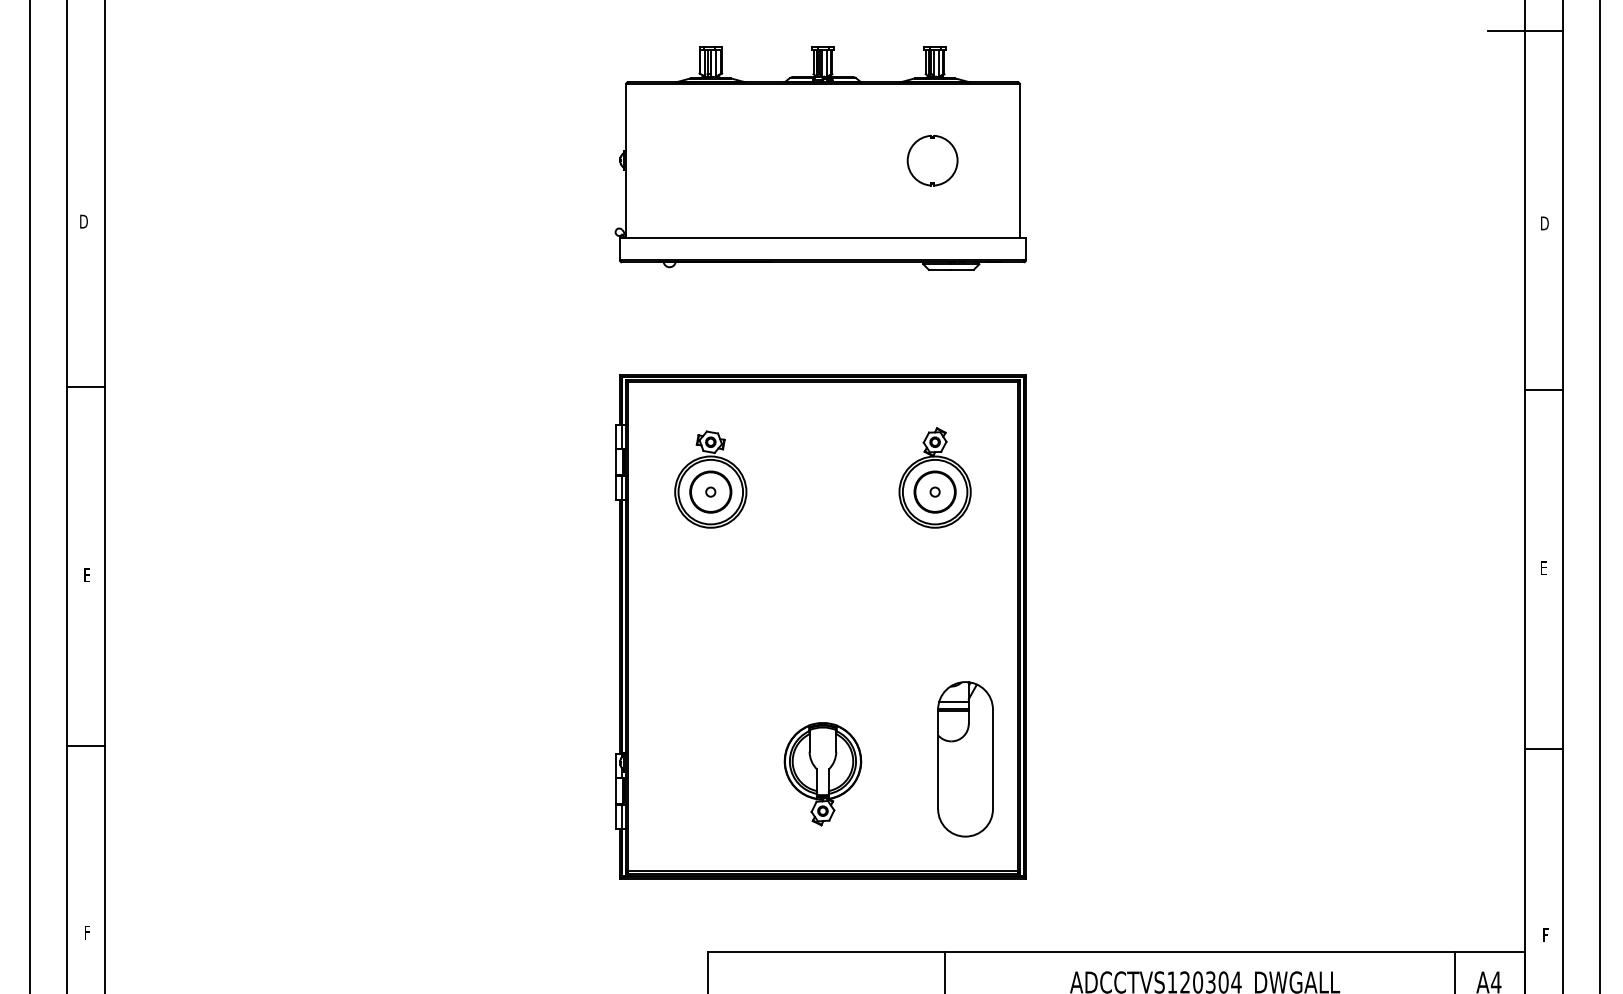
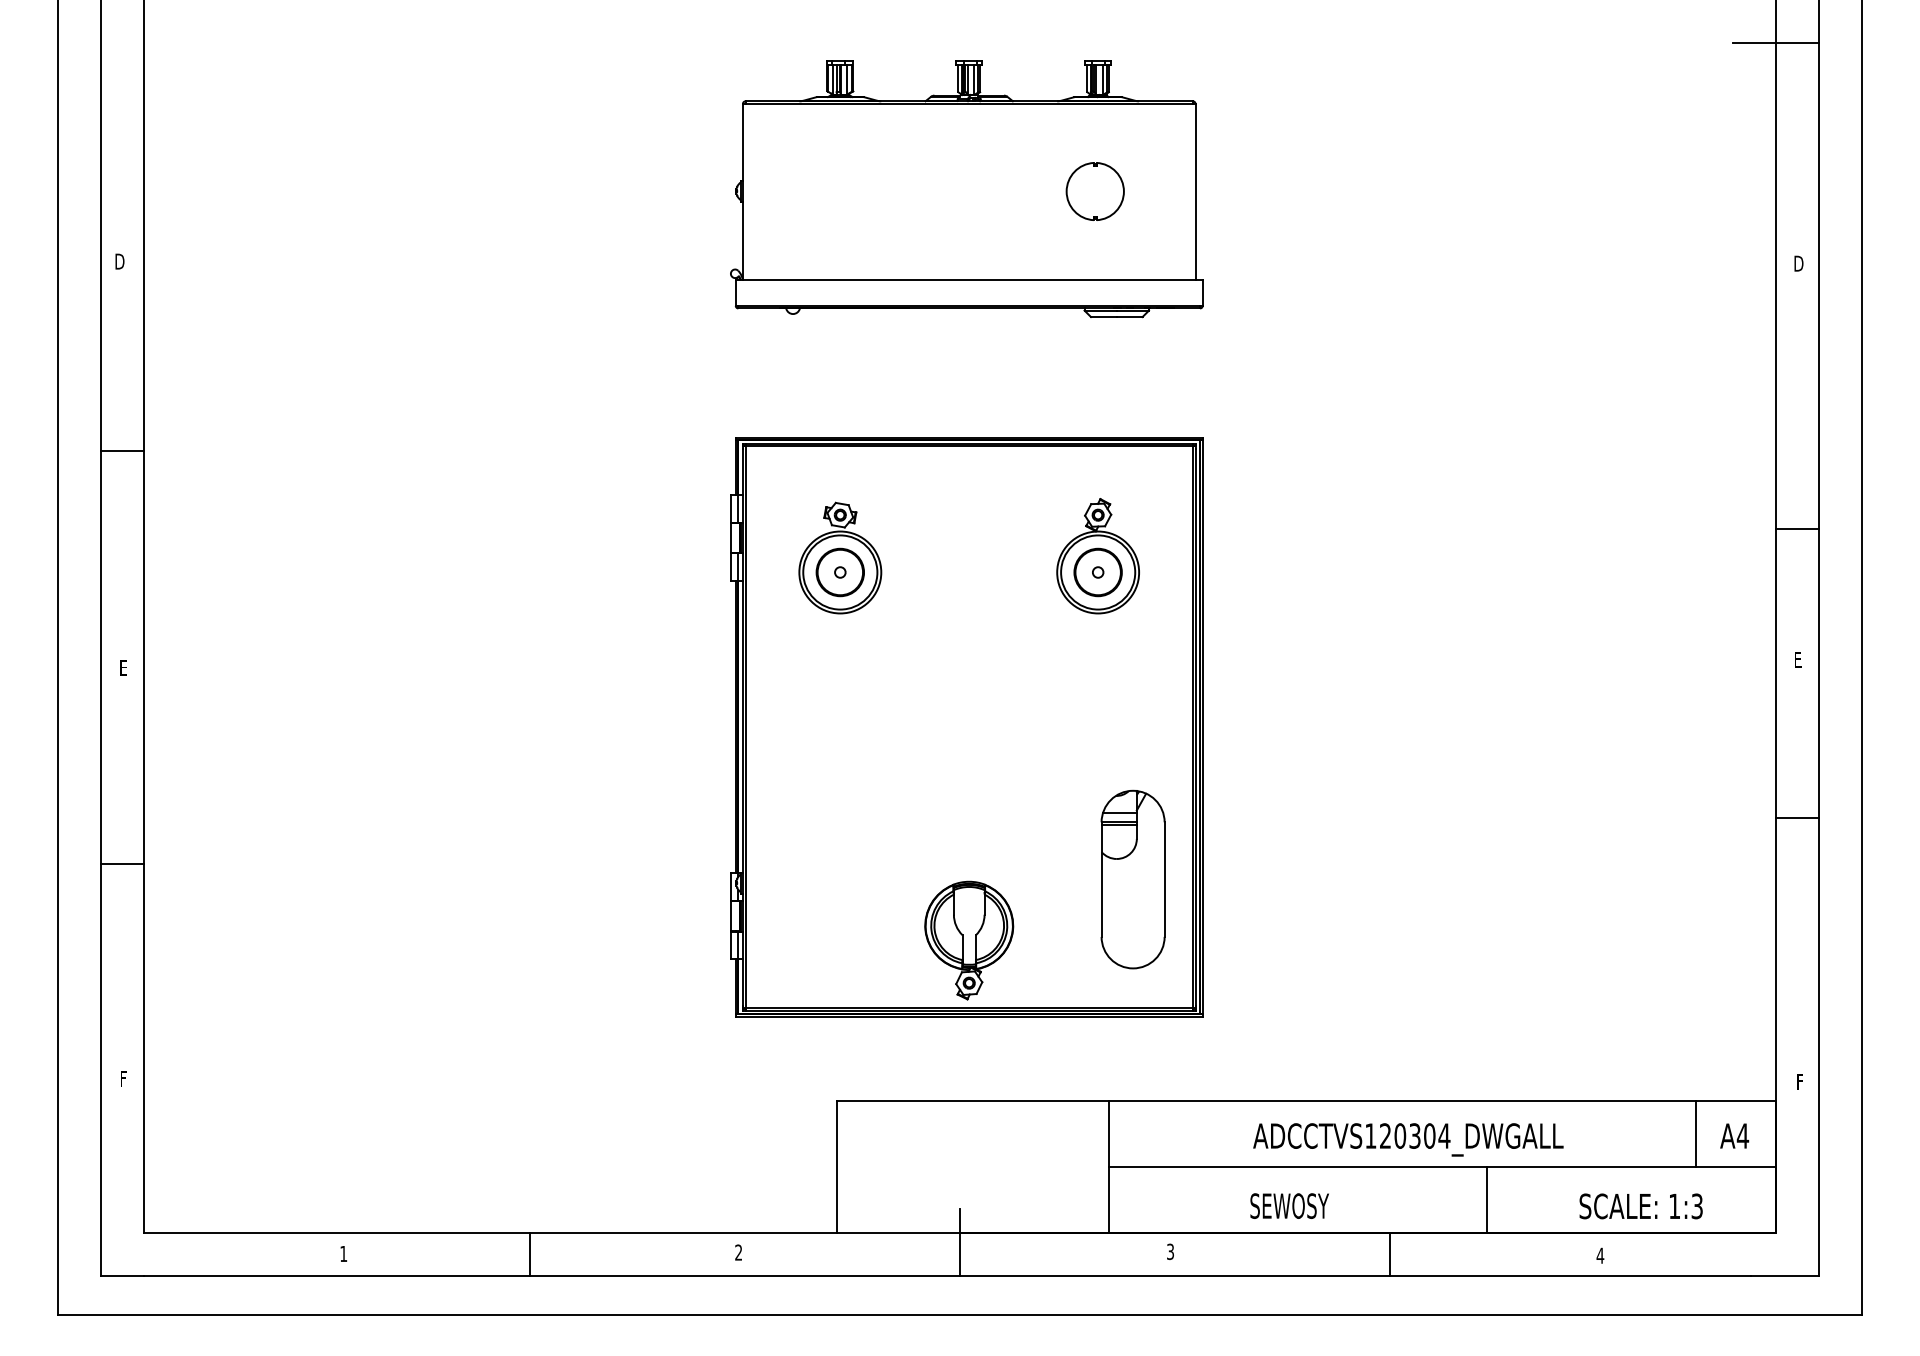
line: (1543, 390) -> (1797, 528), moved
line: (1543, 749) -> (1797, 818), moved
part: (823, 774) -> (969, 940), moved

